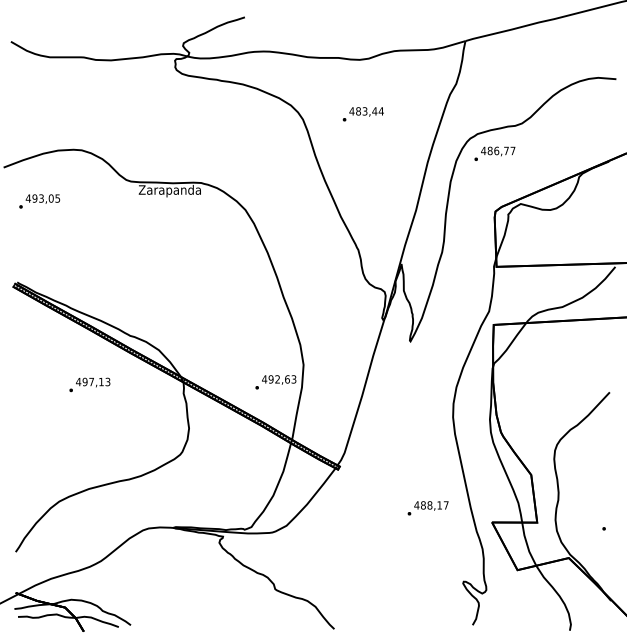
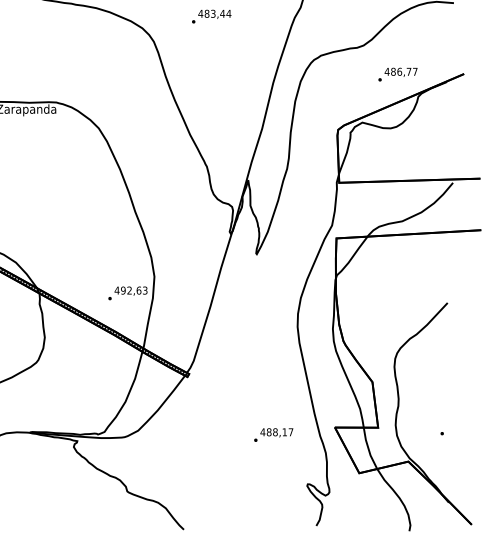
text: (362, 114) -> (210, 16), moved
text: (494, 153) -> (397, 74), moved
text: (427, 508) -> (273, 435), moved

